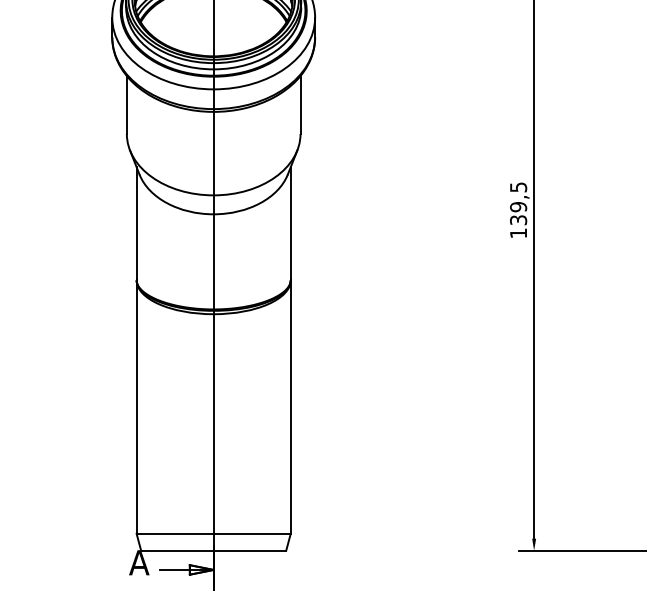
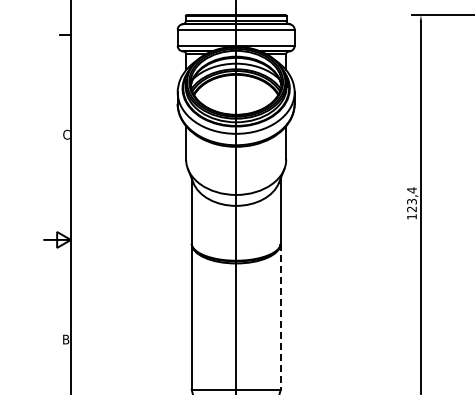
text: (517, 203) -> (411, 199), 139,5 -> 123,4
line: (290, 407) -> (280, 317), solid -> dashed

